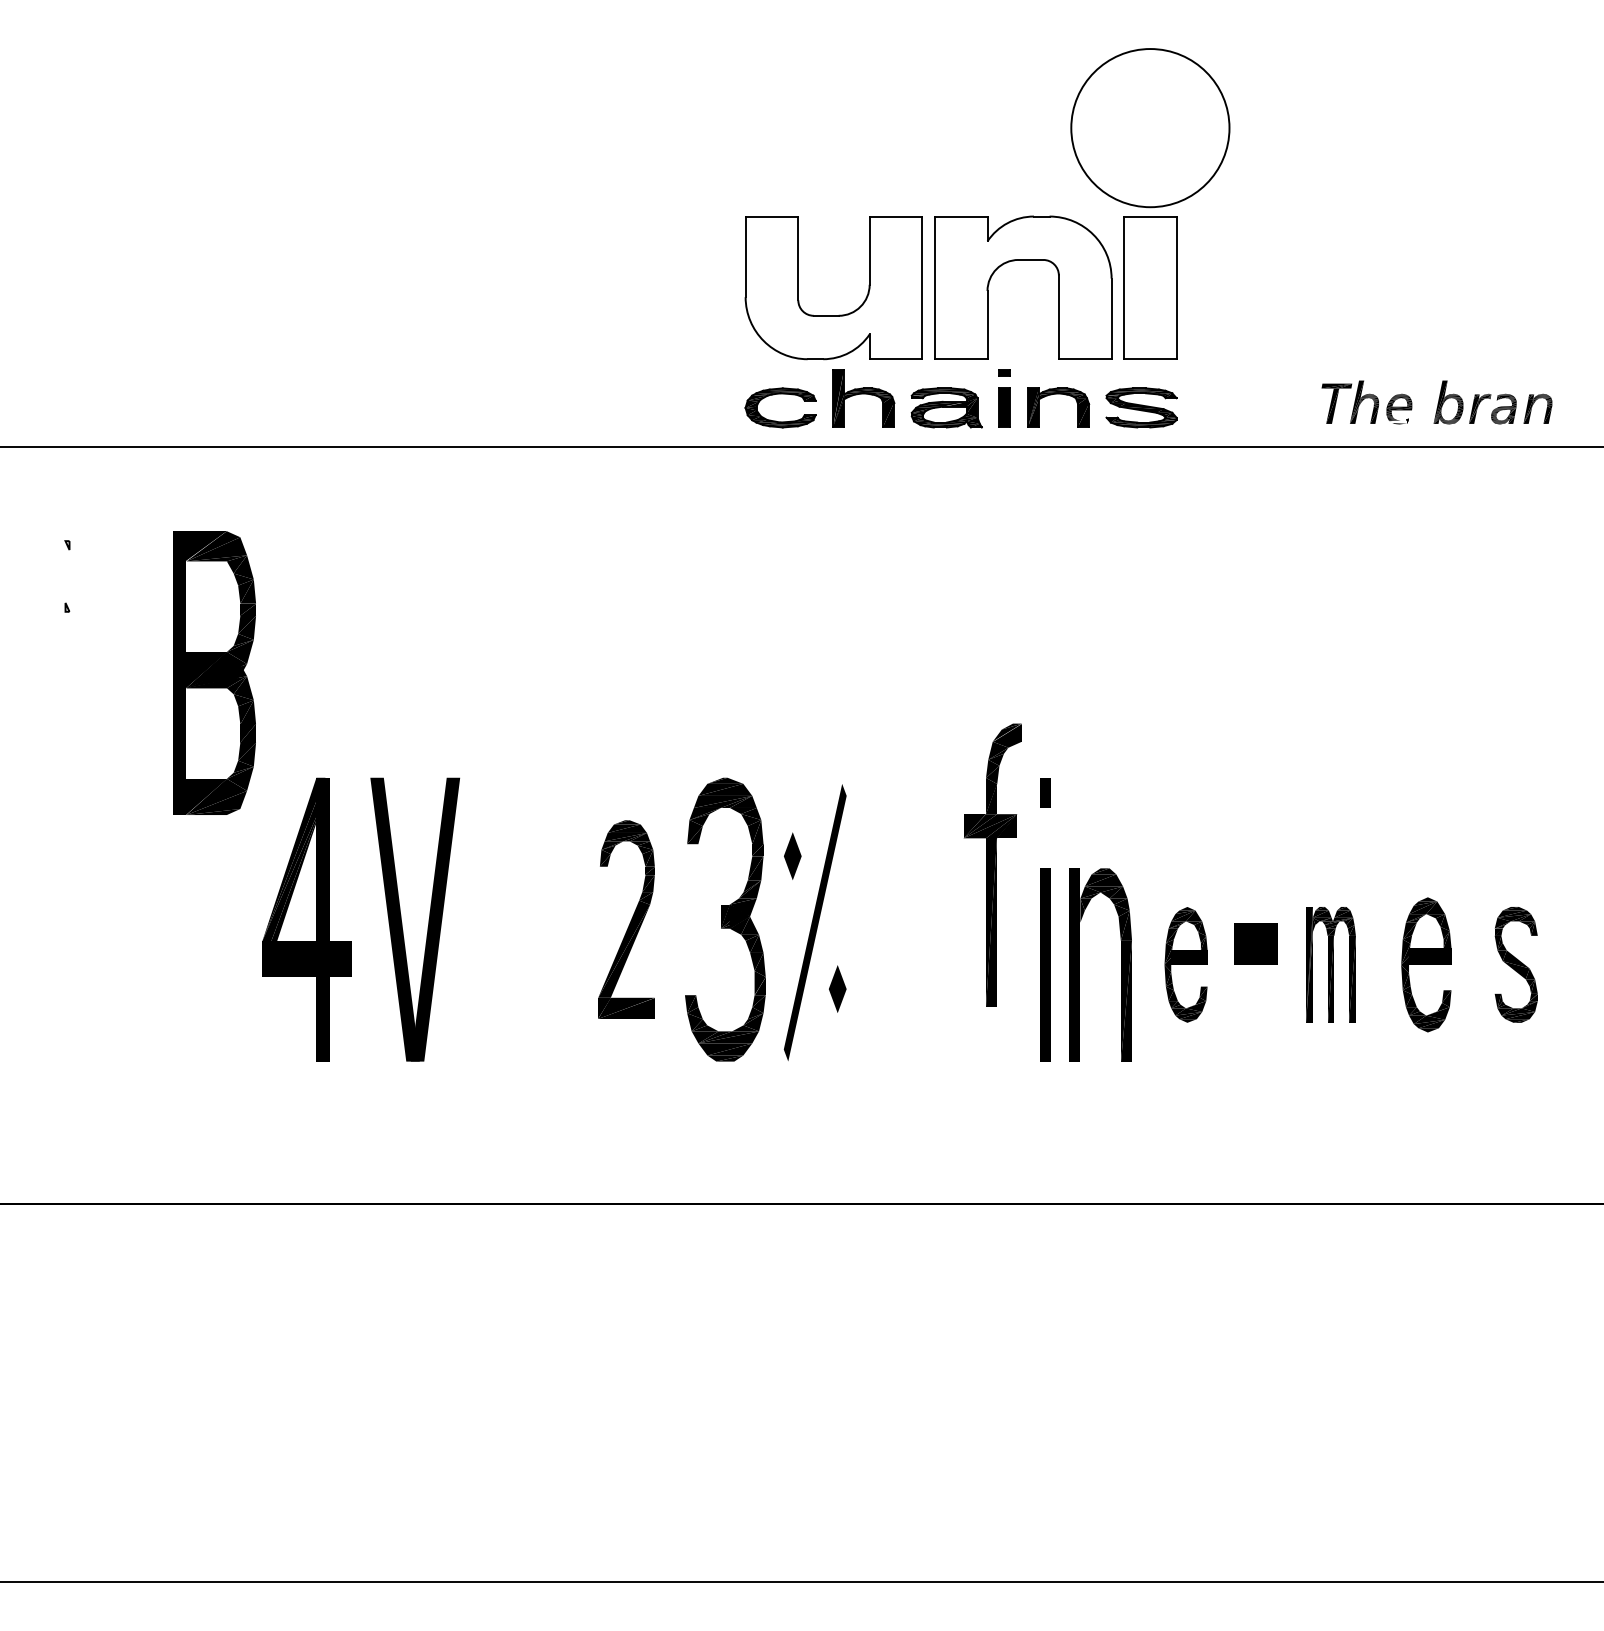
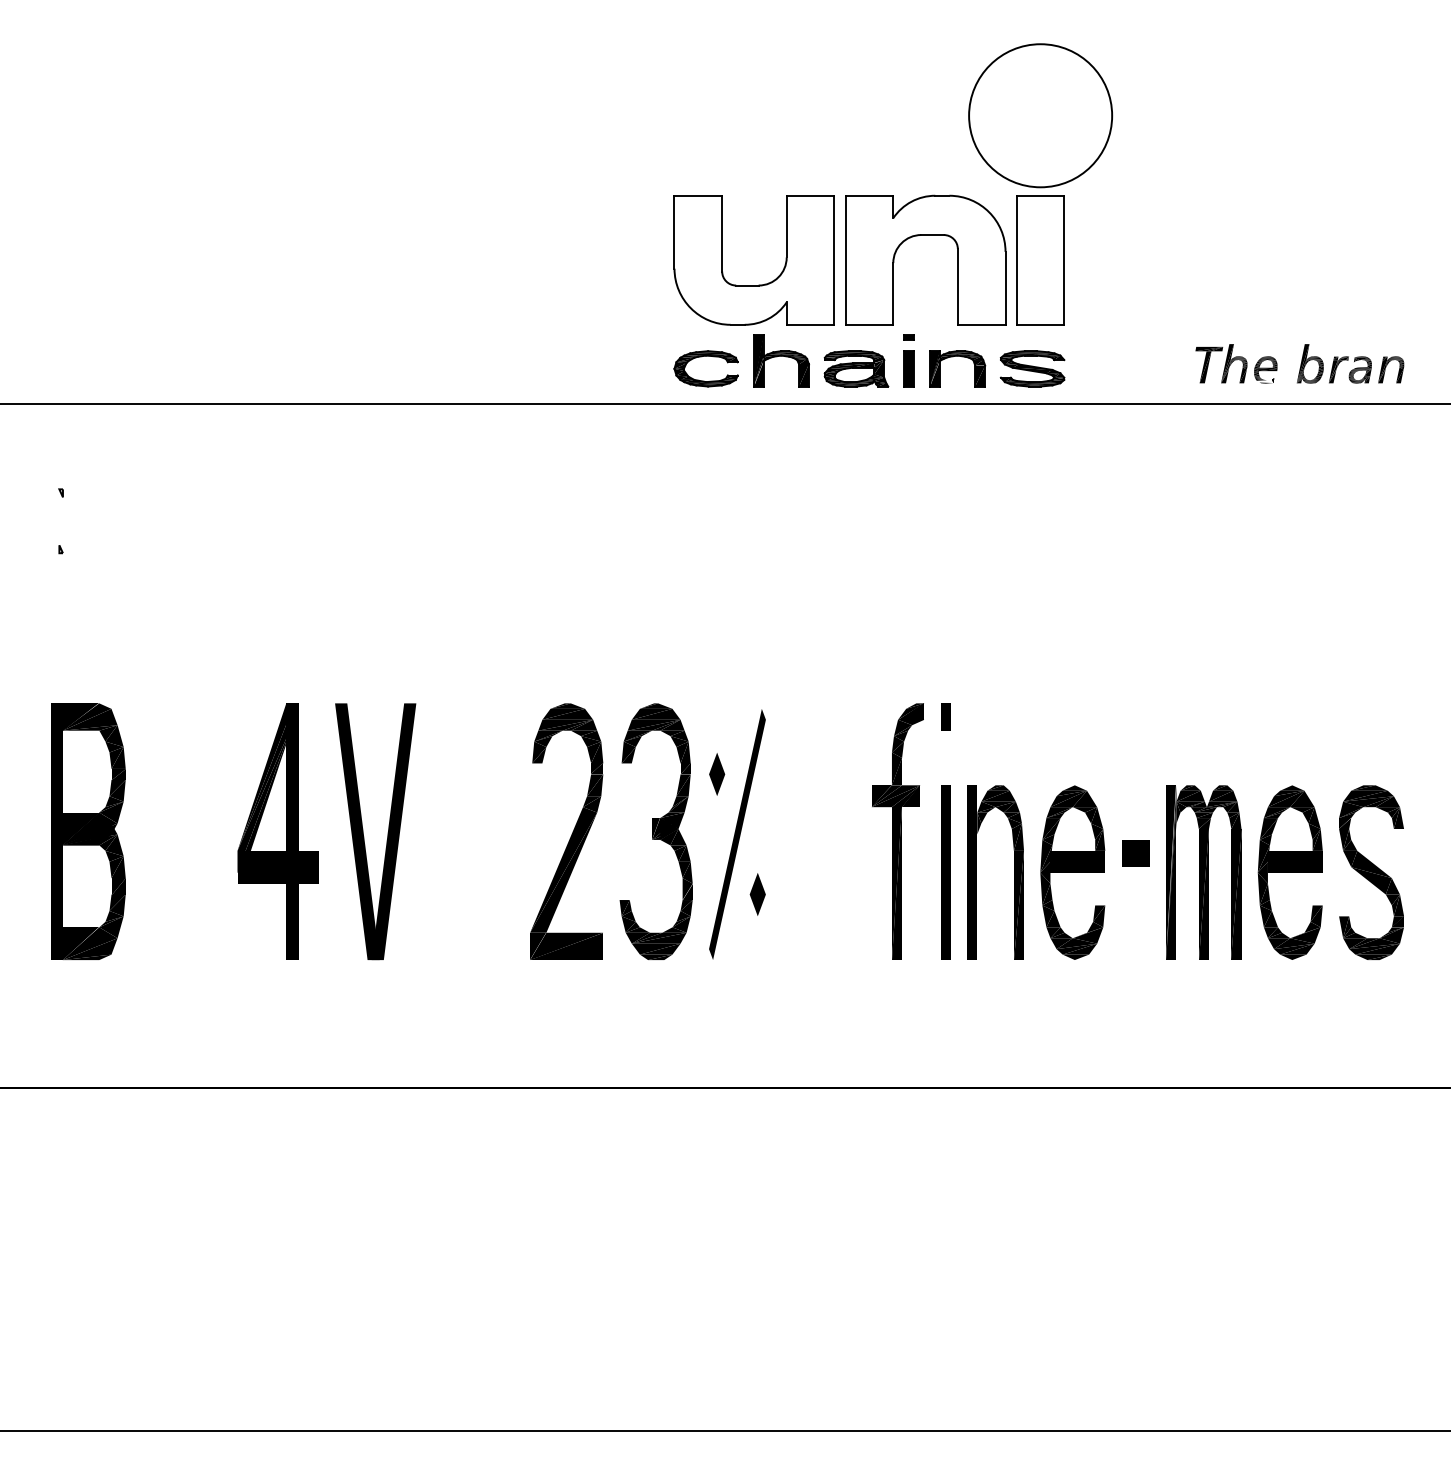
part: (214, 672) -> (88, 831), moved
part: (992, 865) -> (897, 831), moved
part: (626, 919) -> (566, 831), size x1.43
part: (1255, 943) -> (1135, 853), size x0.71
part: (1185, 964) -> (1072, 872), size x1.67
part: (1330, 964) -> (1203, 872), size x1.67
part: (1425, 964) -> (1289, 872), size x1.43
part: (1516, 964) -> (1371, 872), size x1.67

